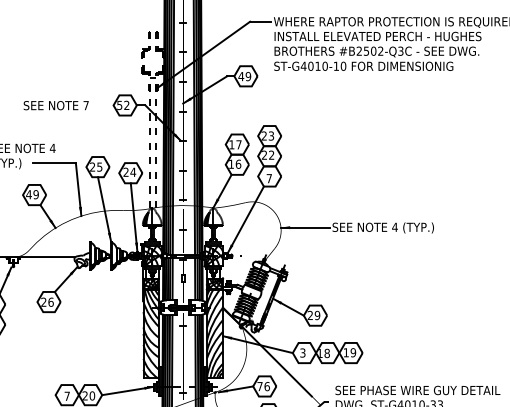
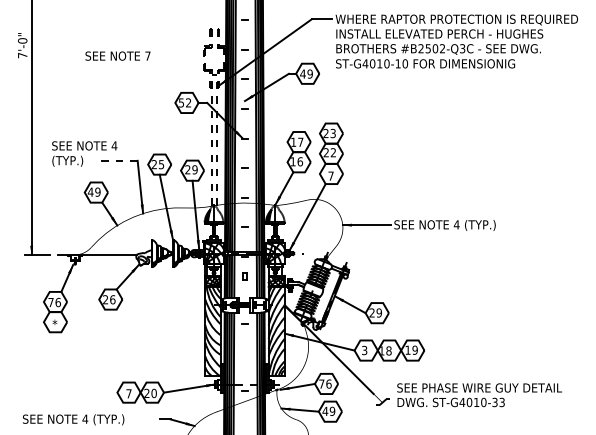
text: (55, 105) -> (117, 55), moved
line: (54, 163) -> (116, 160), solid -> dashed
text: (132, 172) -> (194, 169), 24 -> 29

